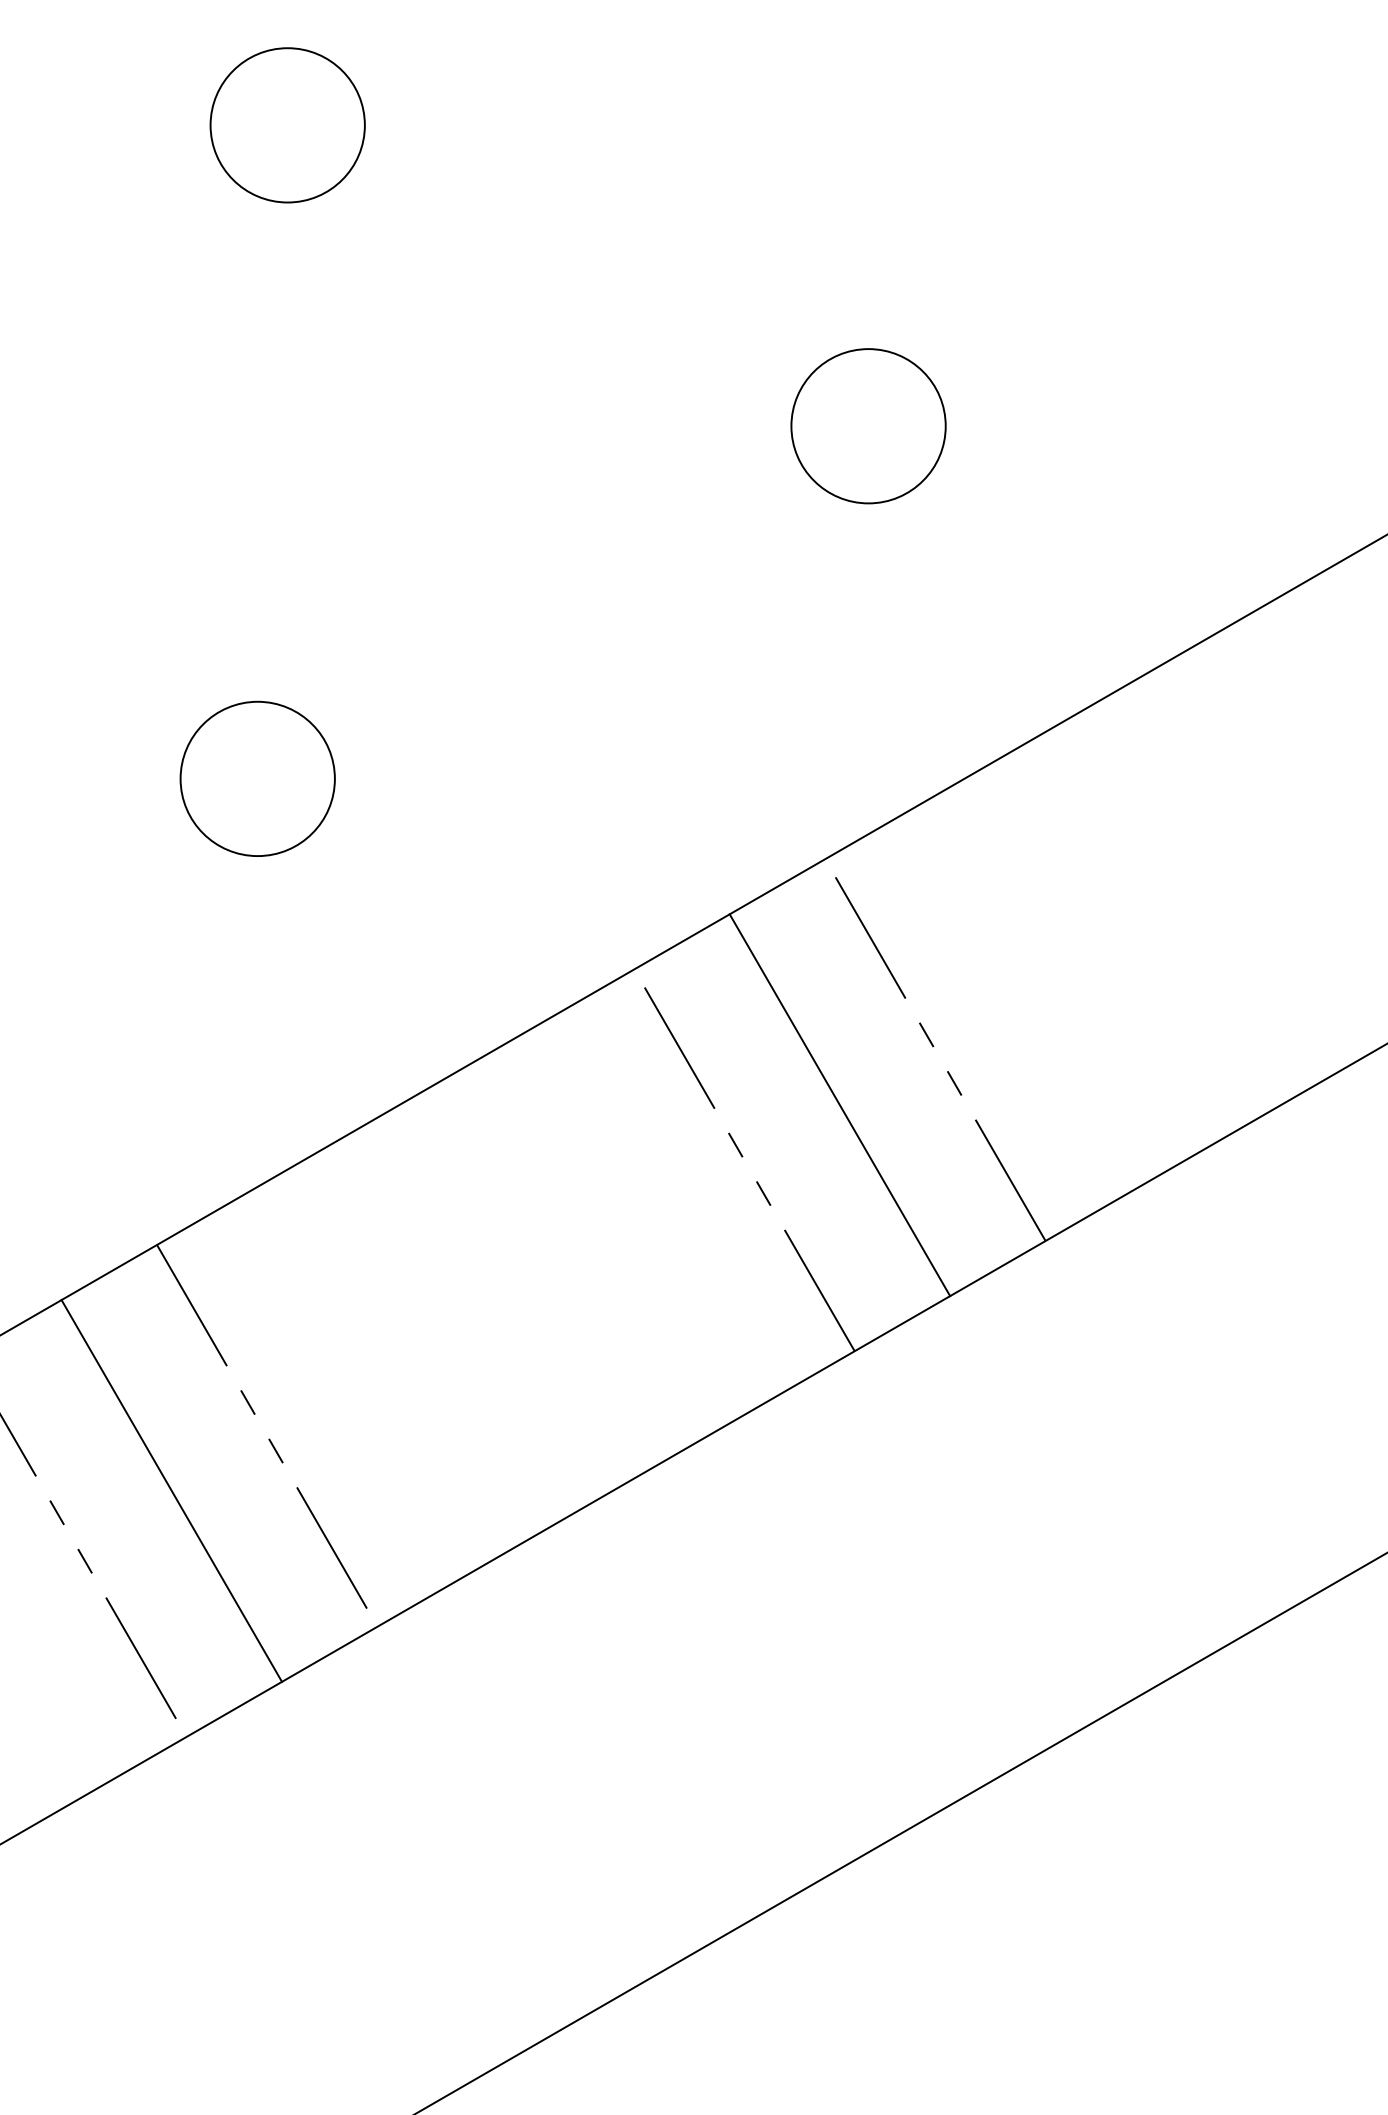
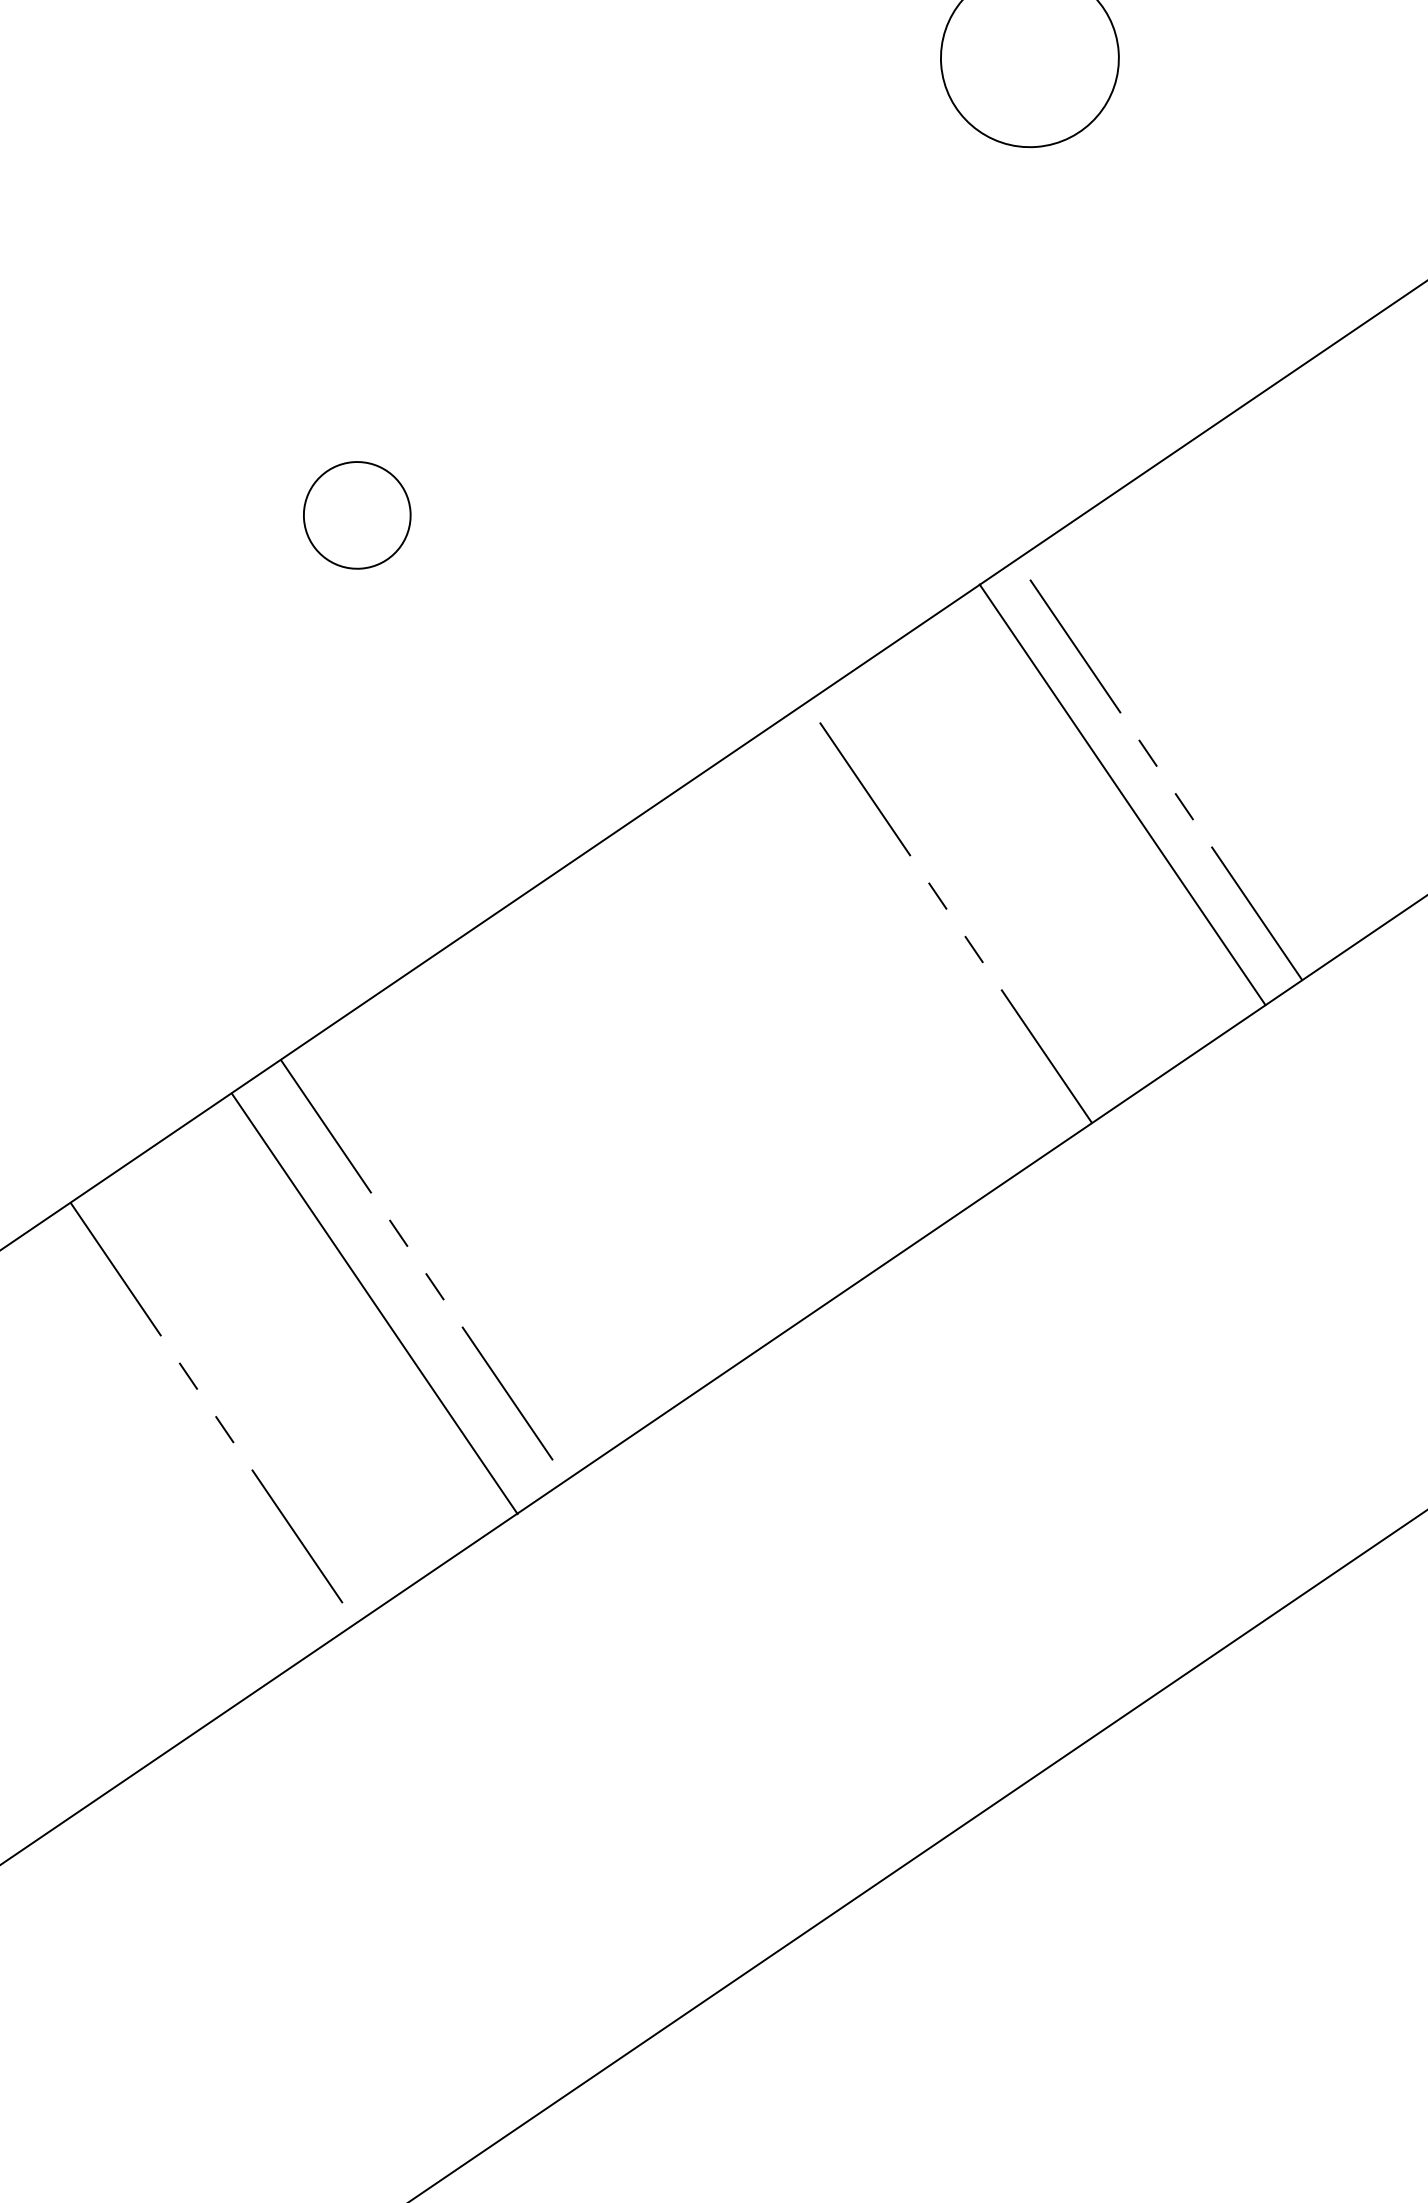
circle: (257, 778) -> (356, 514), size x0.6
line: (839, 1105) -> (1122, 795), moved
line: (171, 1490) -> (374, 1303), moved

